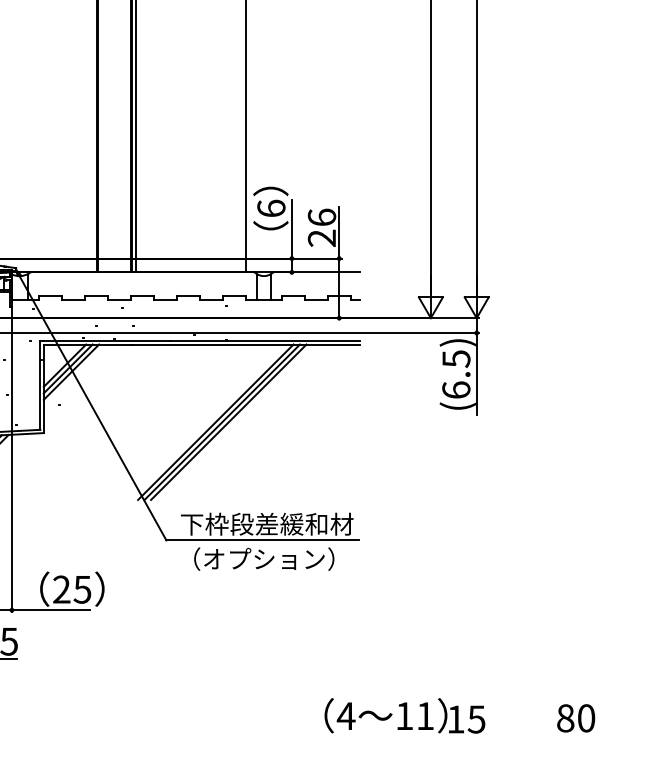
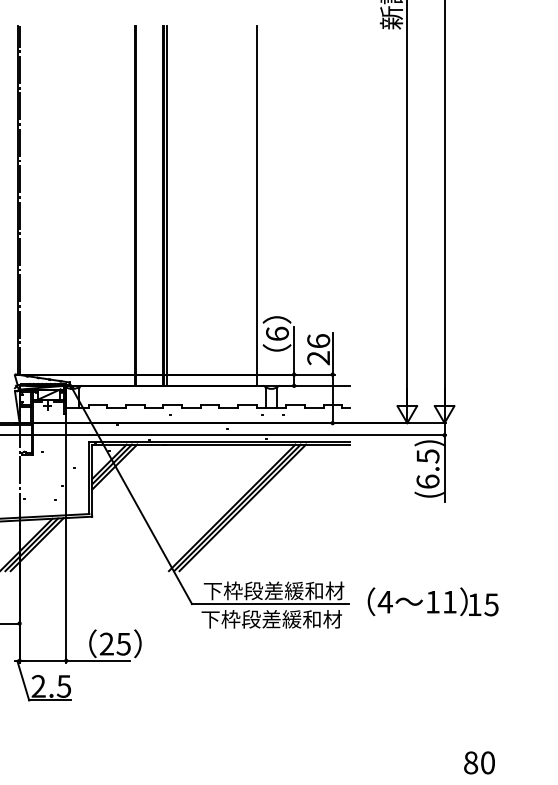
text: (264, 558) -> (271, 618), （オプション） -> 下枠段差緩和材
text: (404, 715) -> (432, 601), moved
text: (576, 717) -> (479, 762), moved

